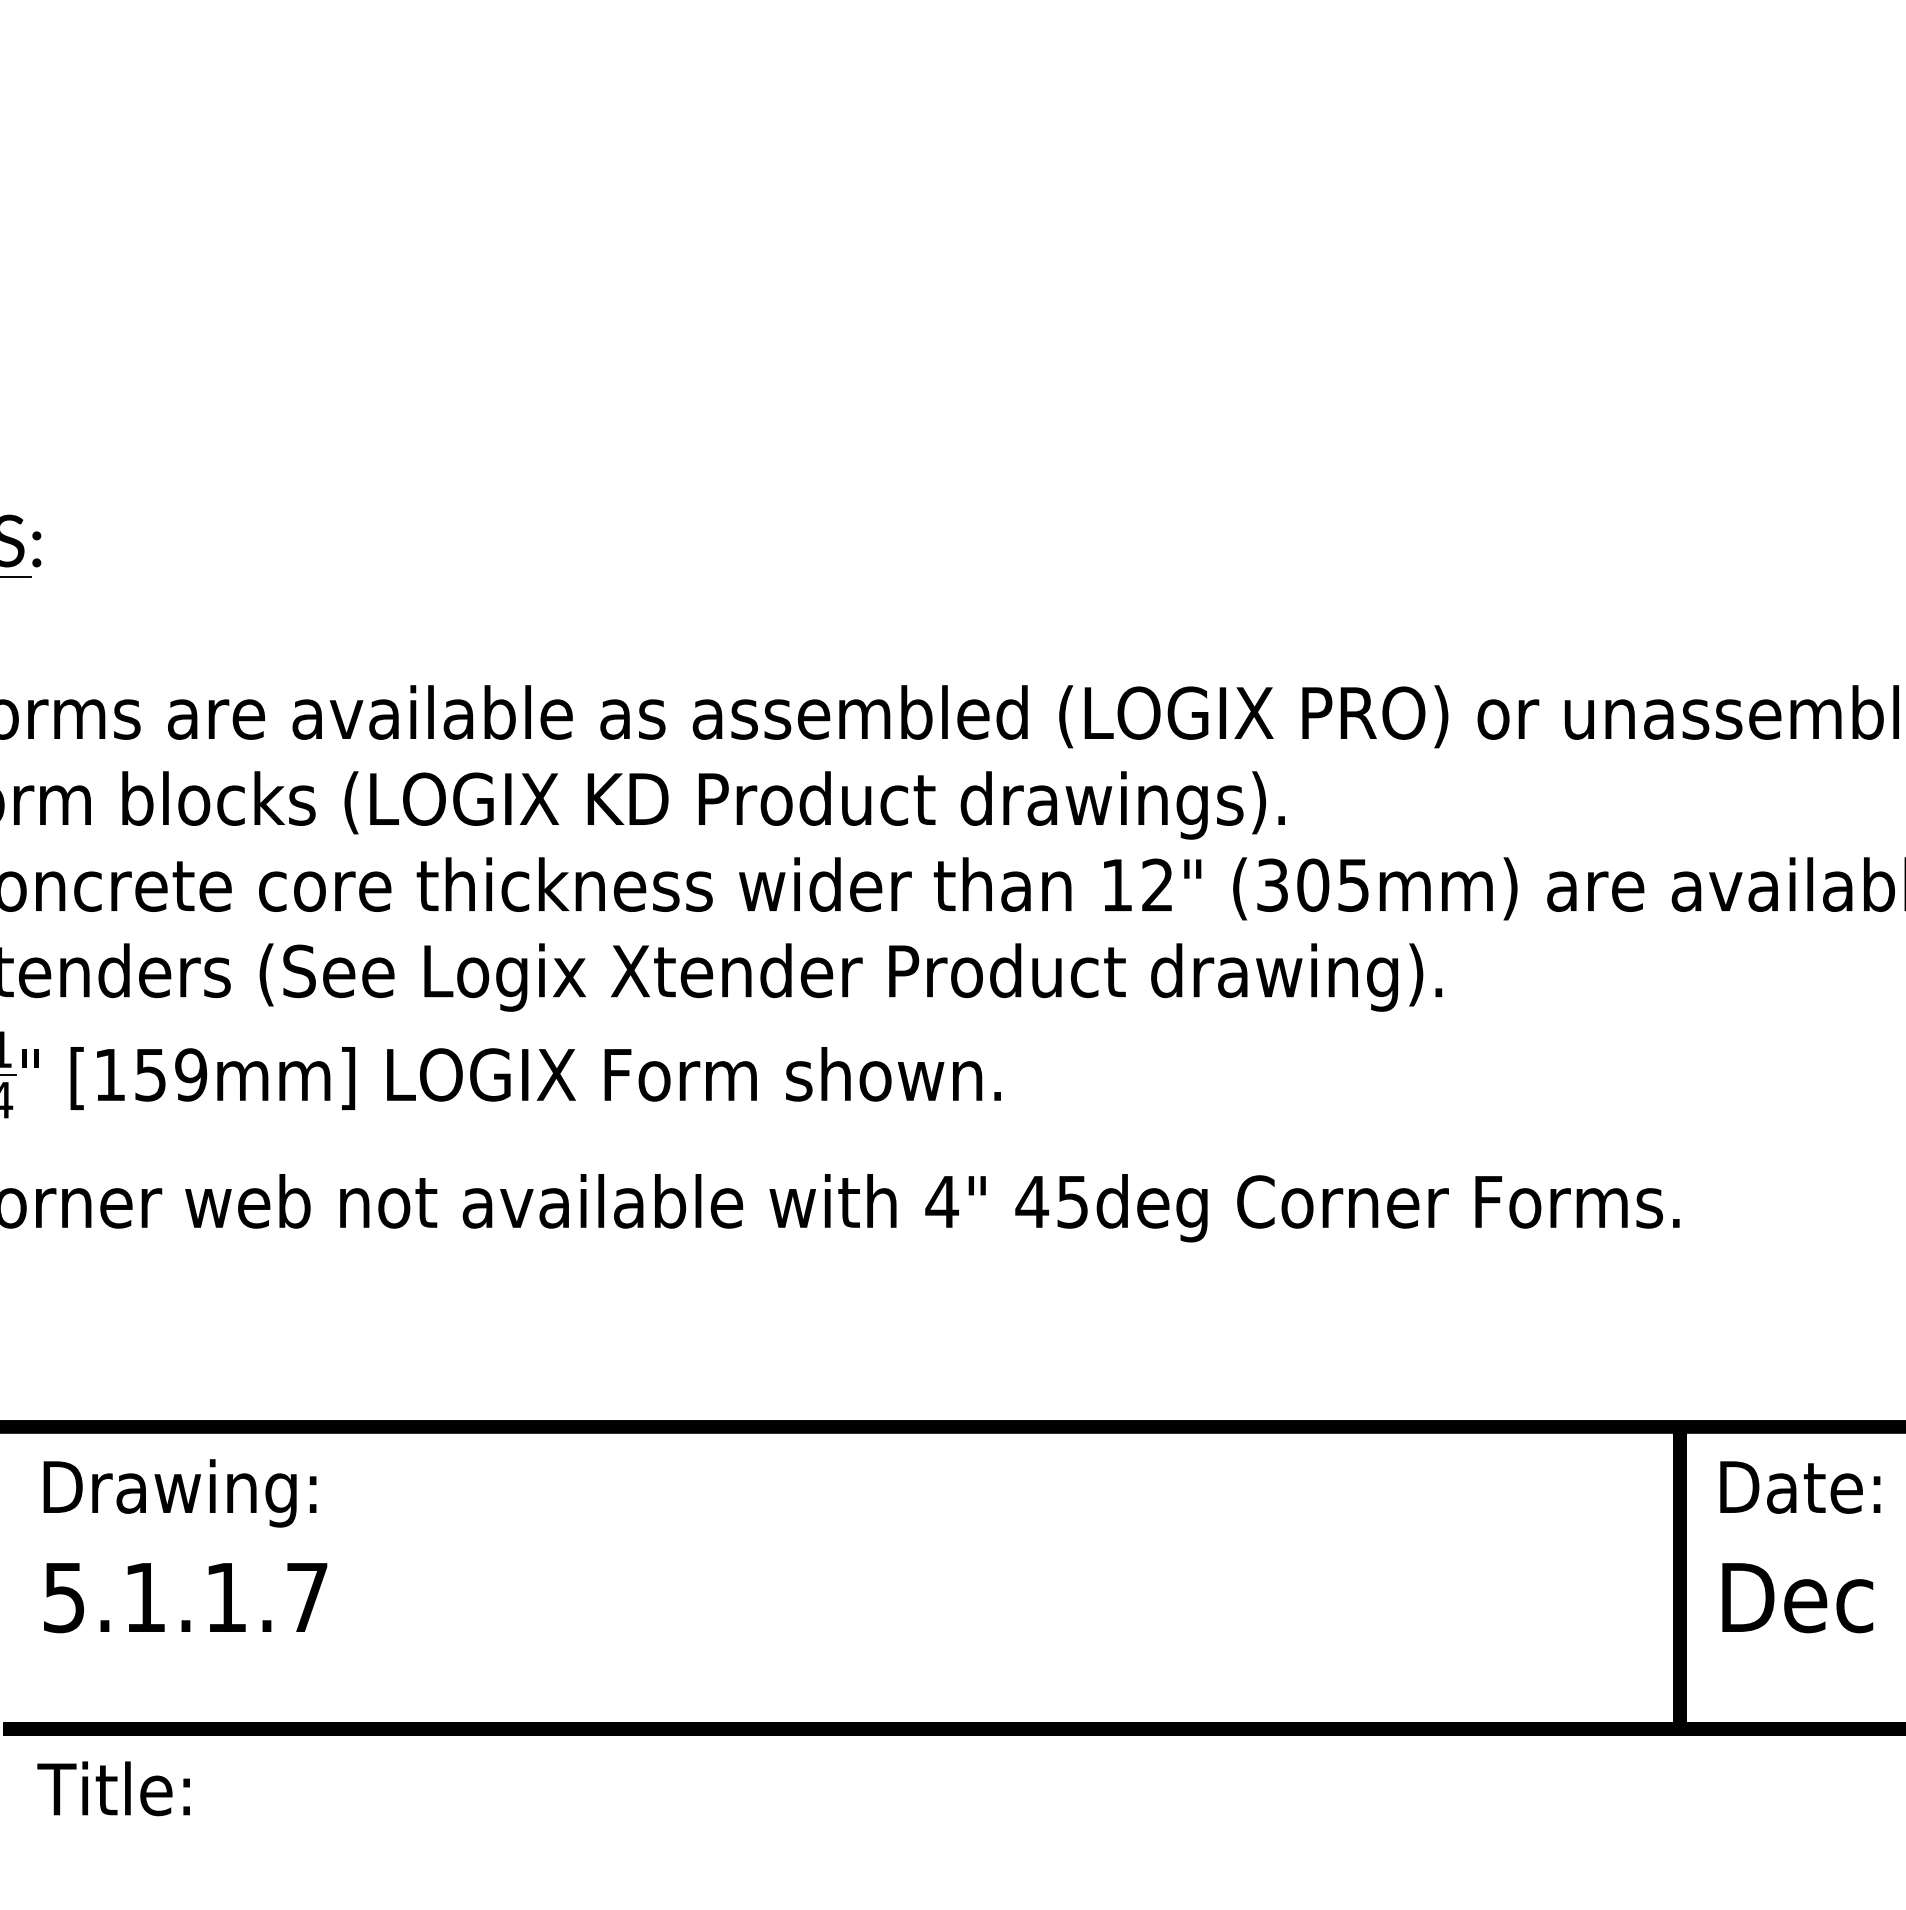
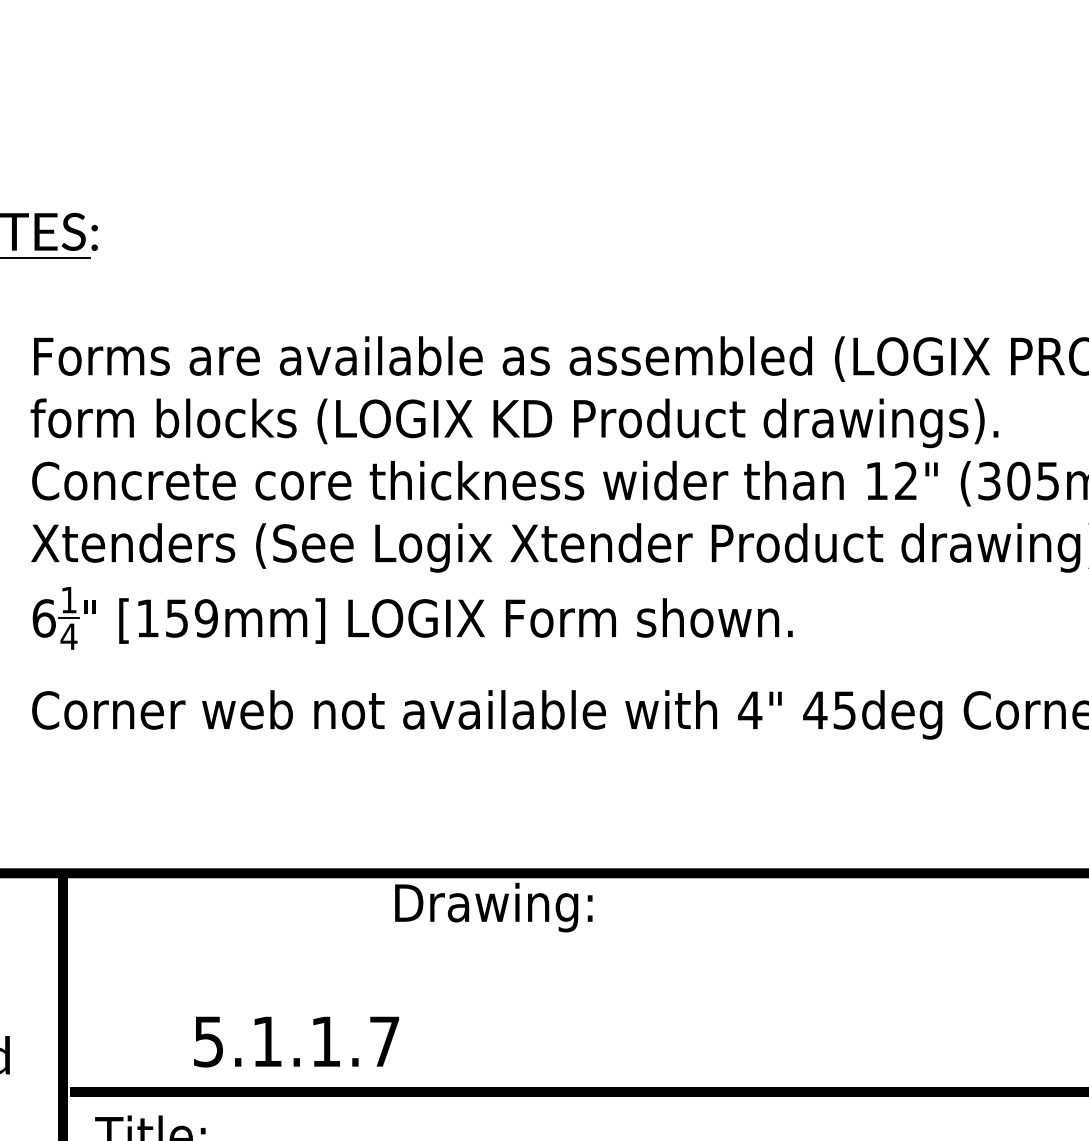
text: (179, 1493) -> (493, 907), moved
text: (185, 1598) -> (296, 1042), moved

